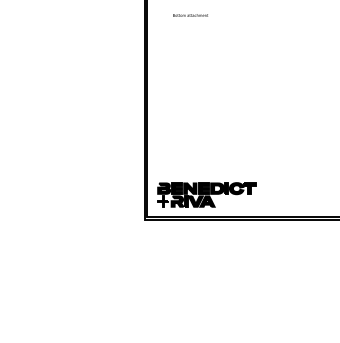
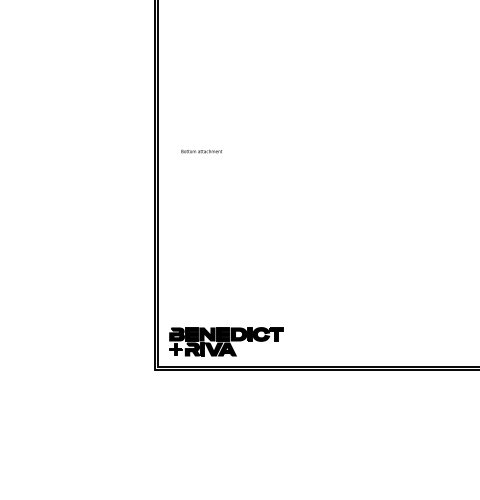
text: (190, 15) -> (201, 151), moved

